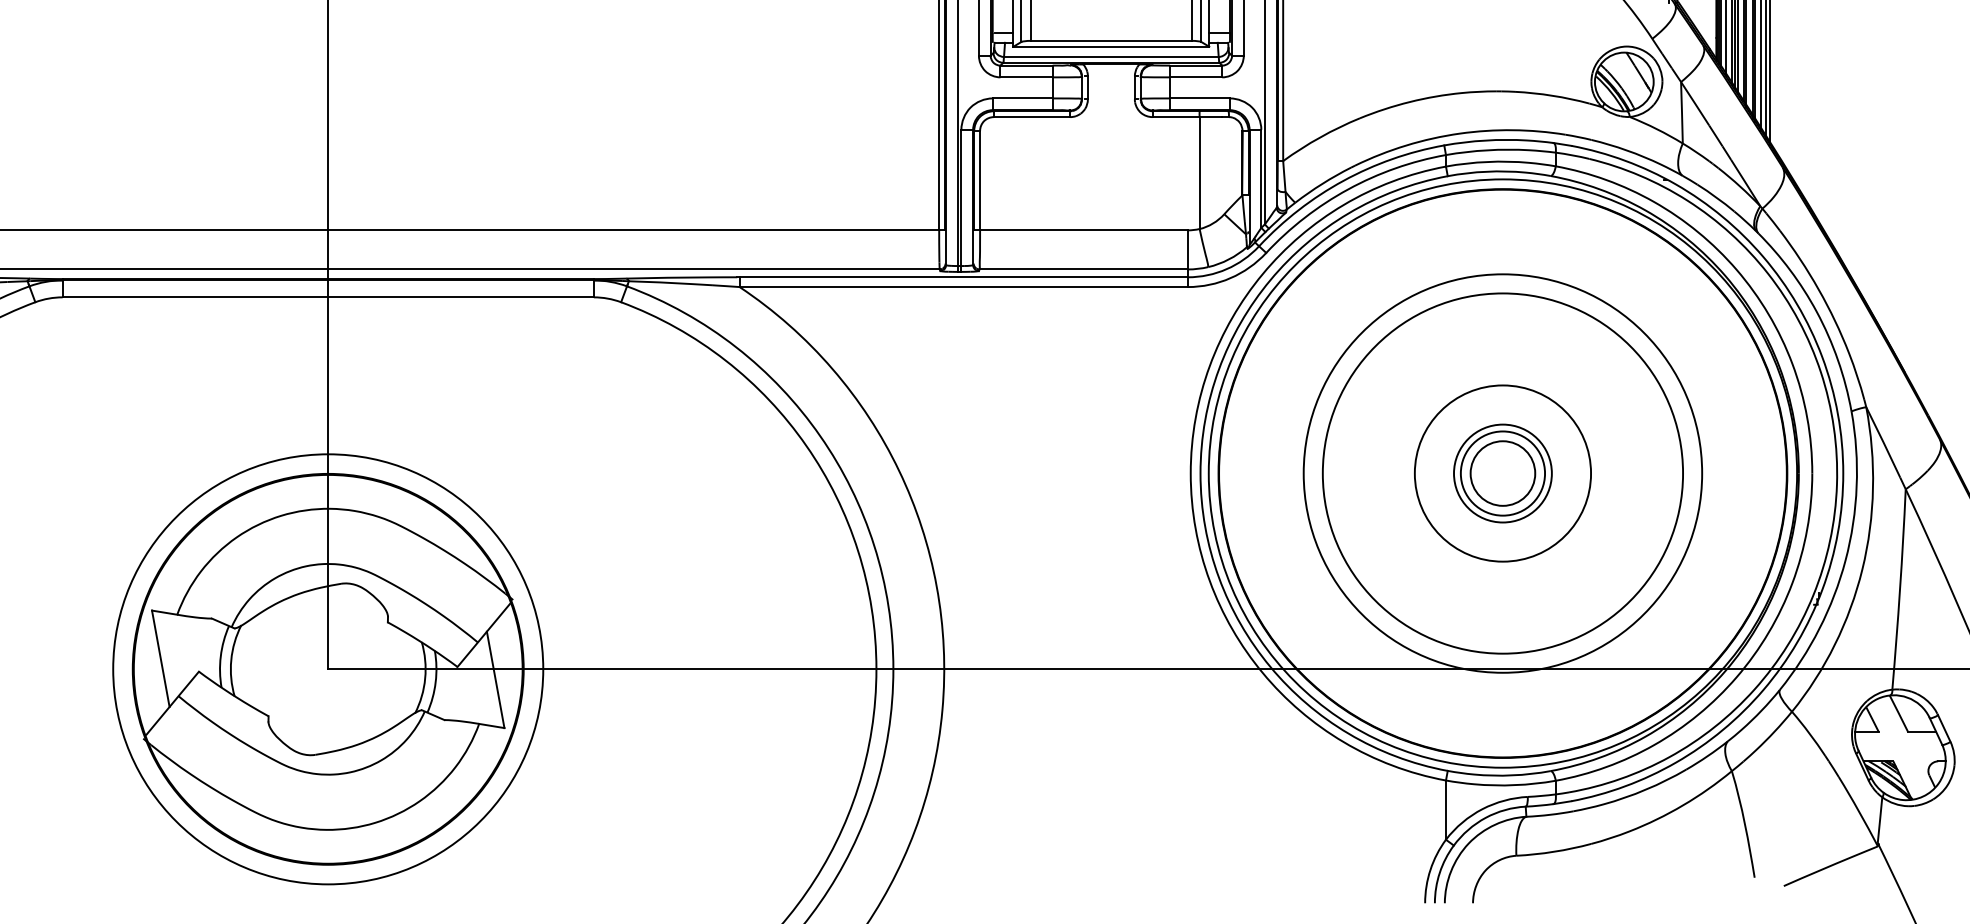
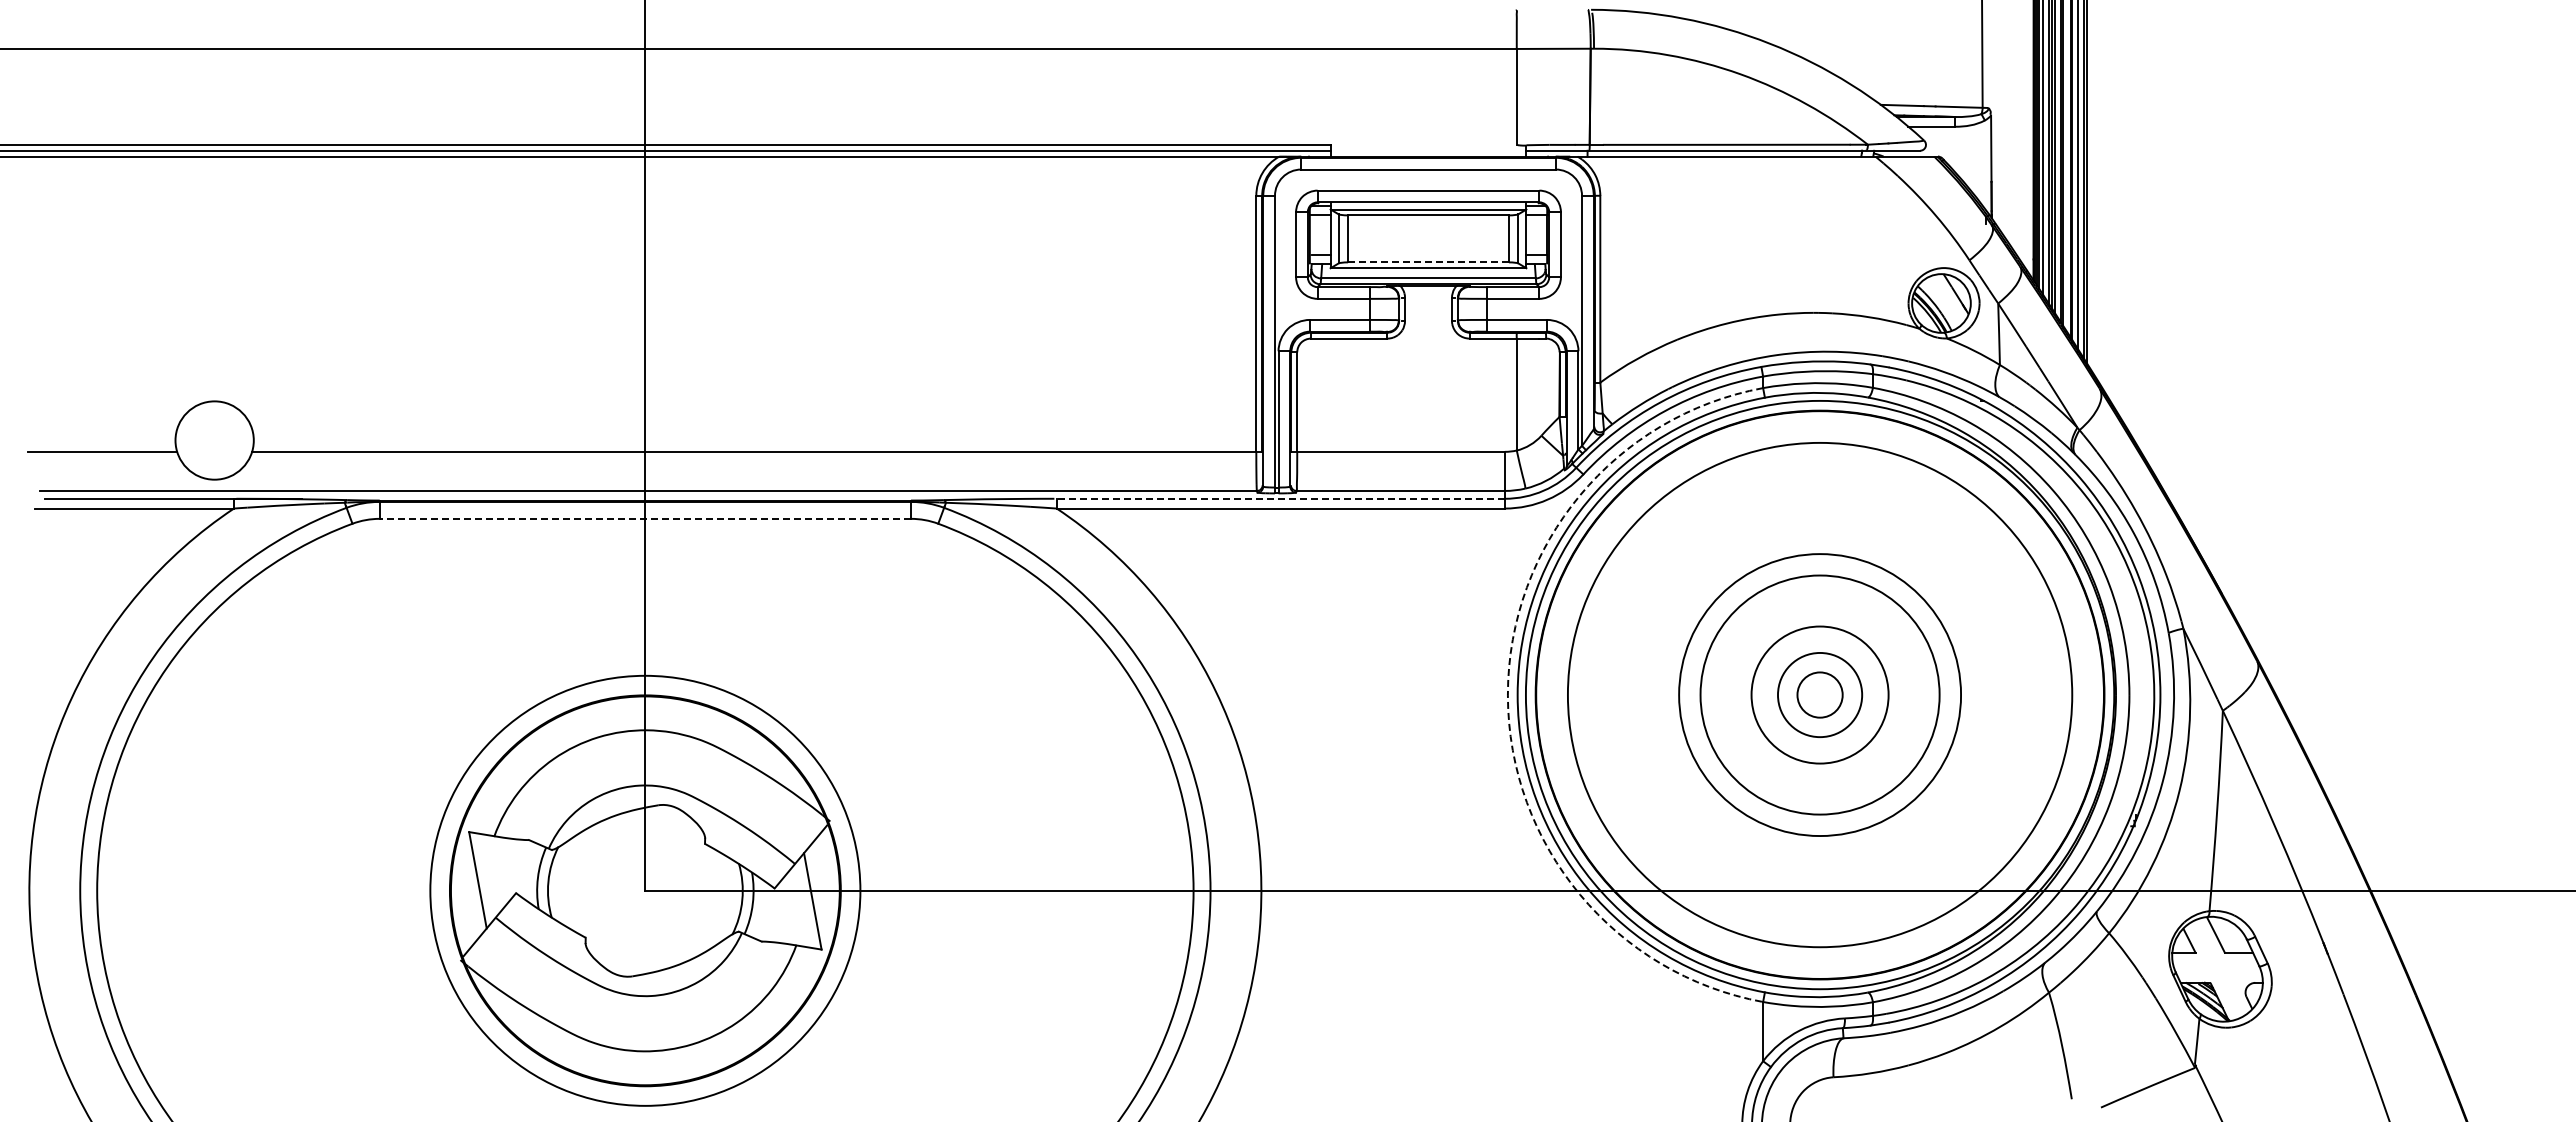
line: (1112, 41) -> (1429, 262), solid -> dashed
line: (962, 277) -> (1279, 498), solid -> dashed
line: (328, 297) -> (645, 518), solid -> dashed
circle: (1502, 473) -> (1819, 694), size x0.6
circle: (1502, 473) -> (1819, 694), size x0.7
circle: (1502, 473) -> (1819, 694), size x1.4
circle: (1502, 473) -> (1819, 694), size x1.6
arc: (1190, 474) -> (1507, 695), solid -> dashed
circle: (1503, 474) -> (1820, 695), size x1.4

